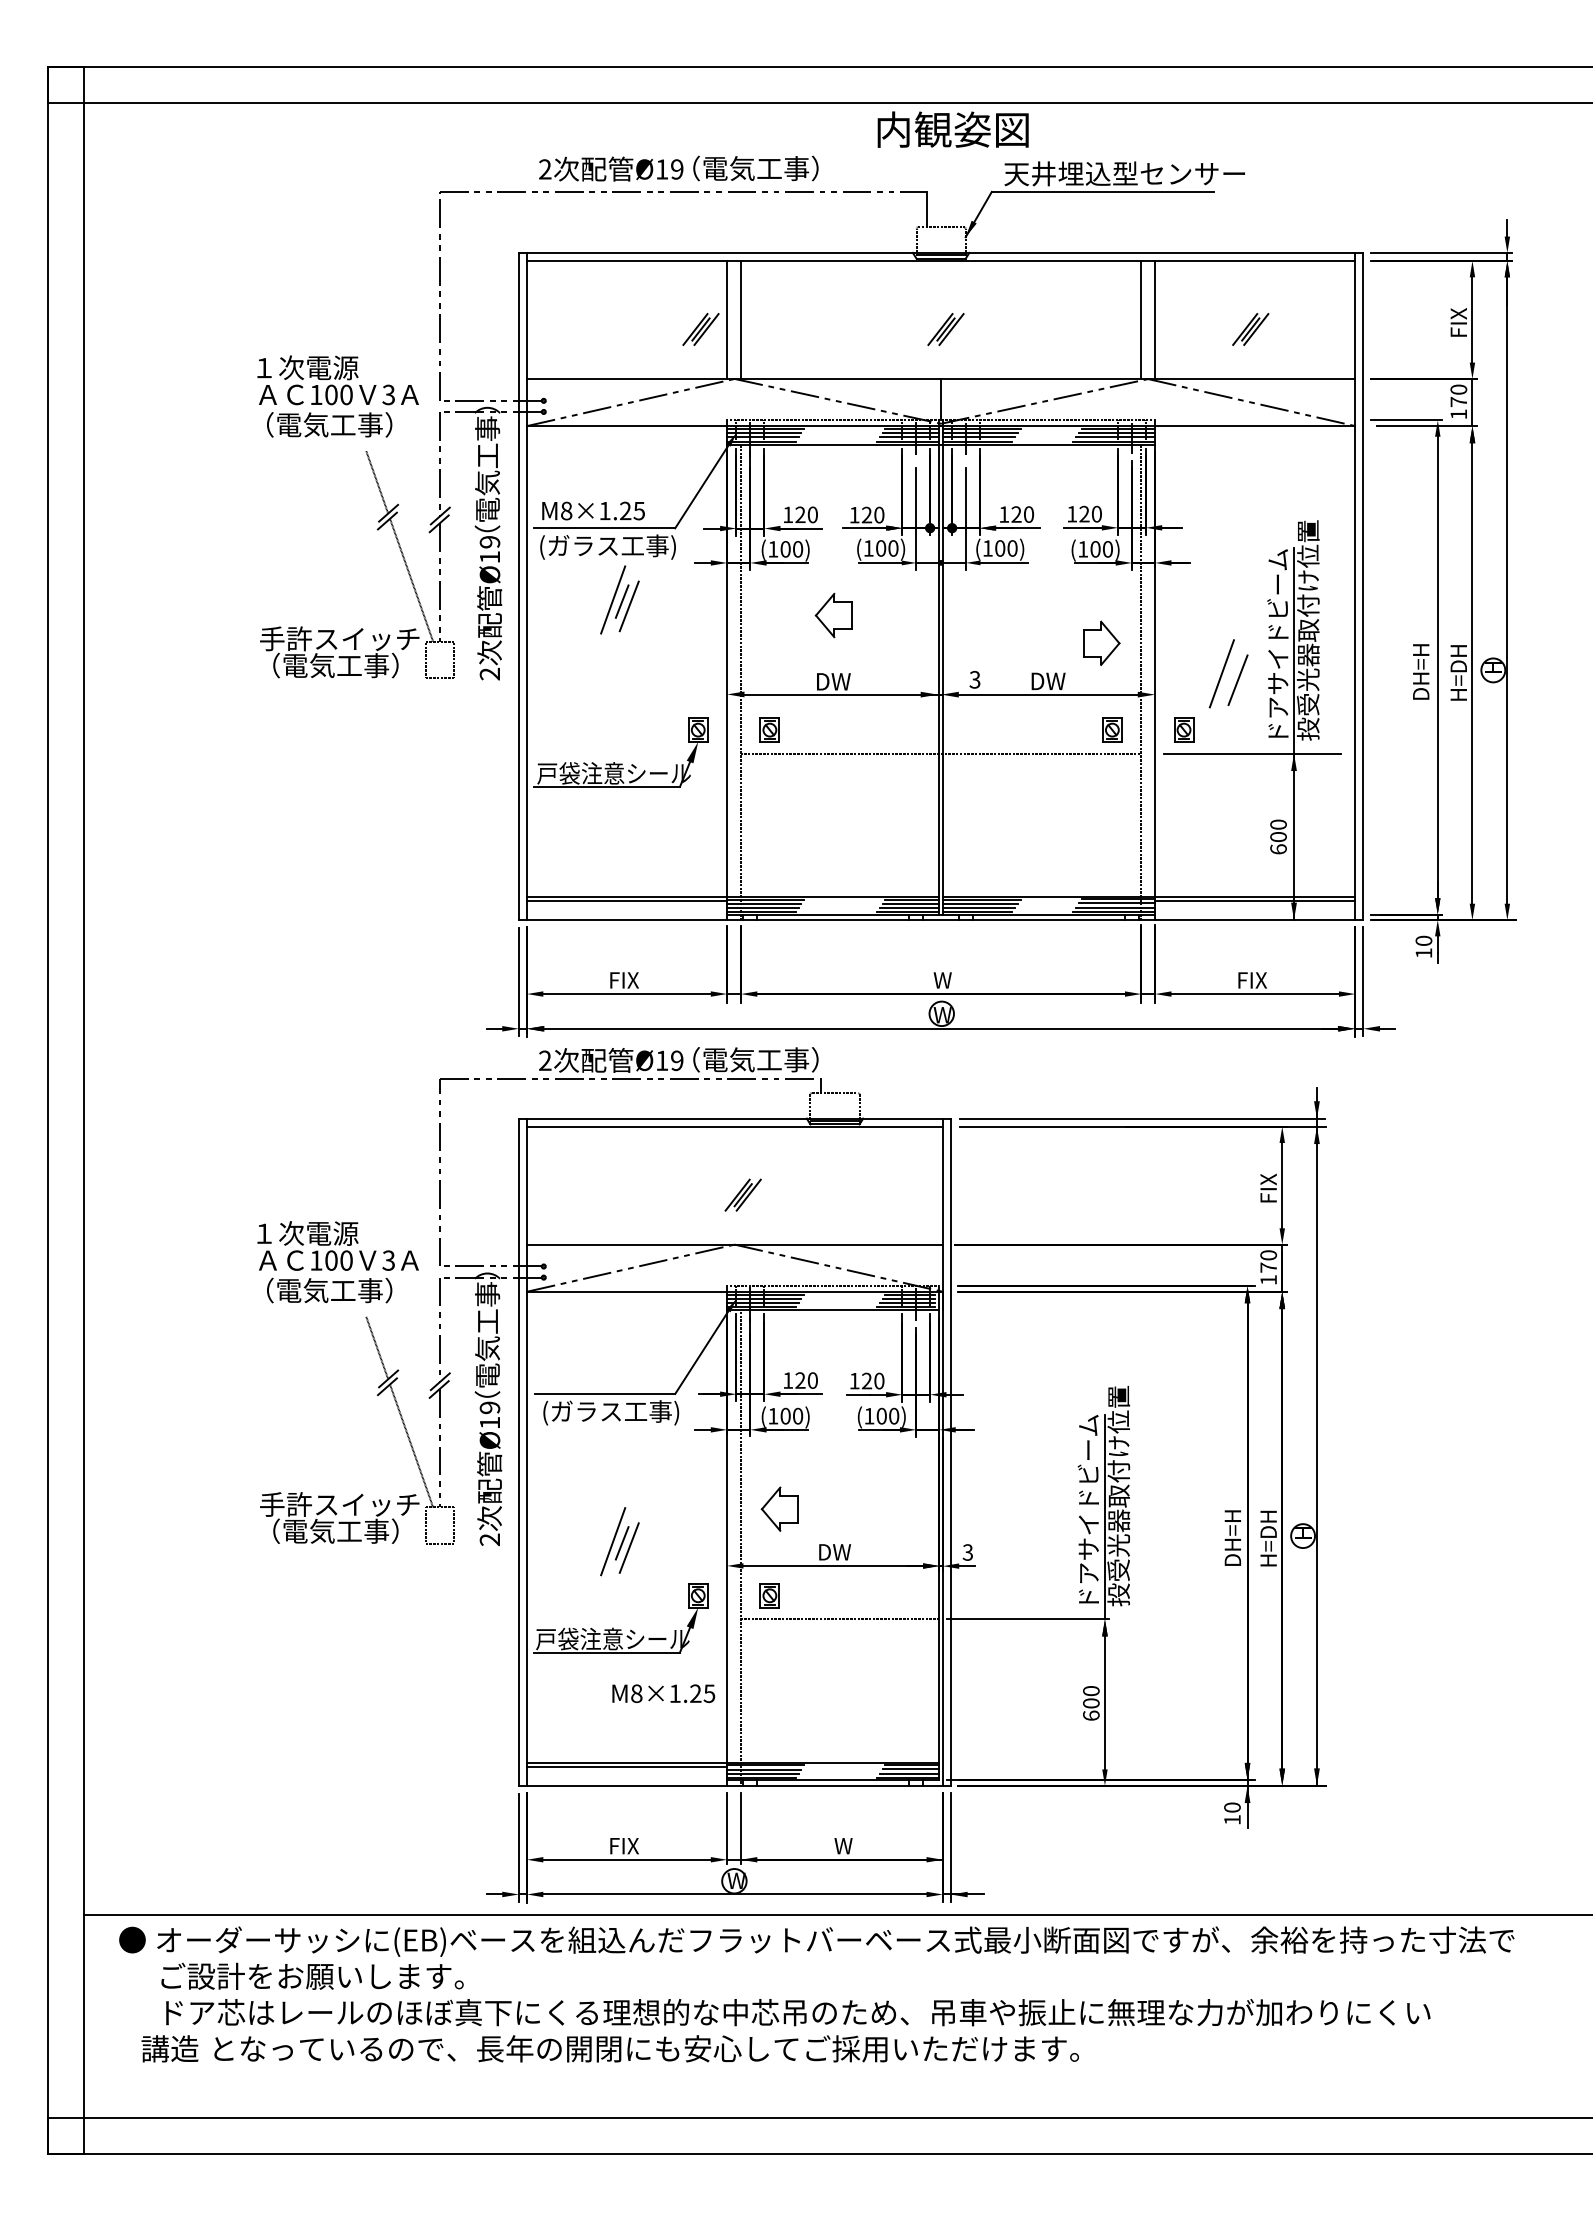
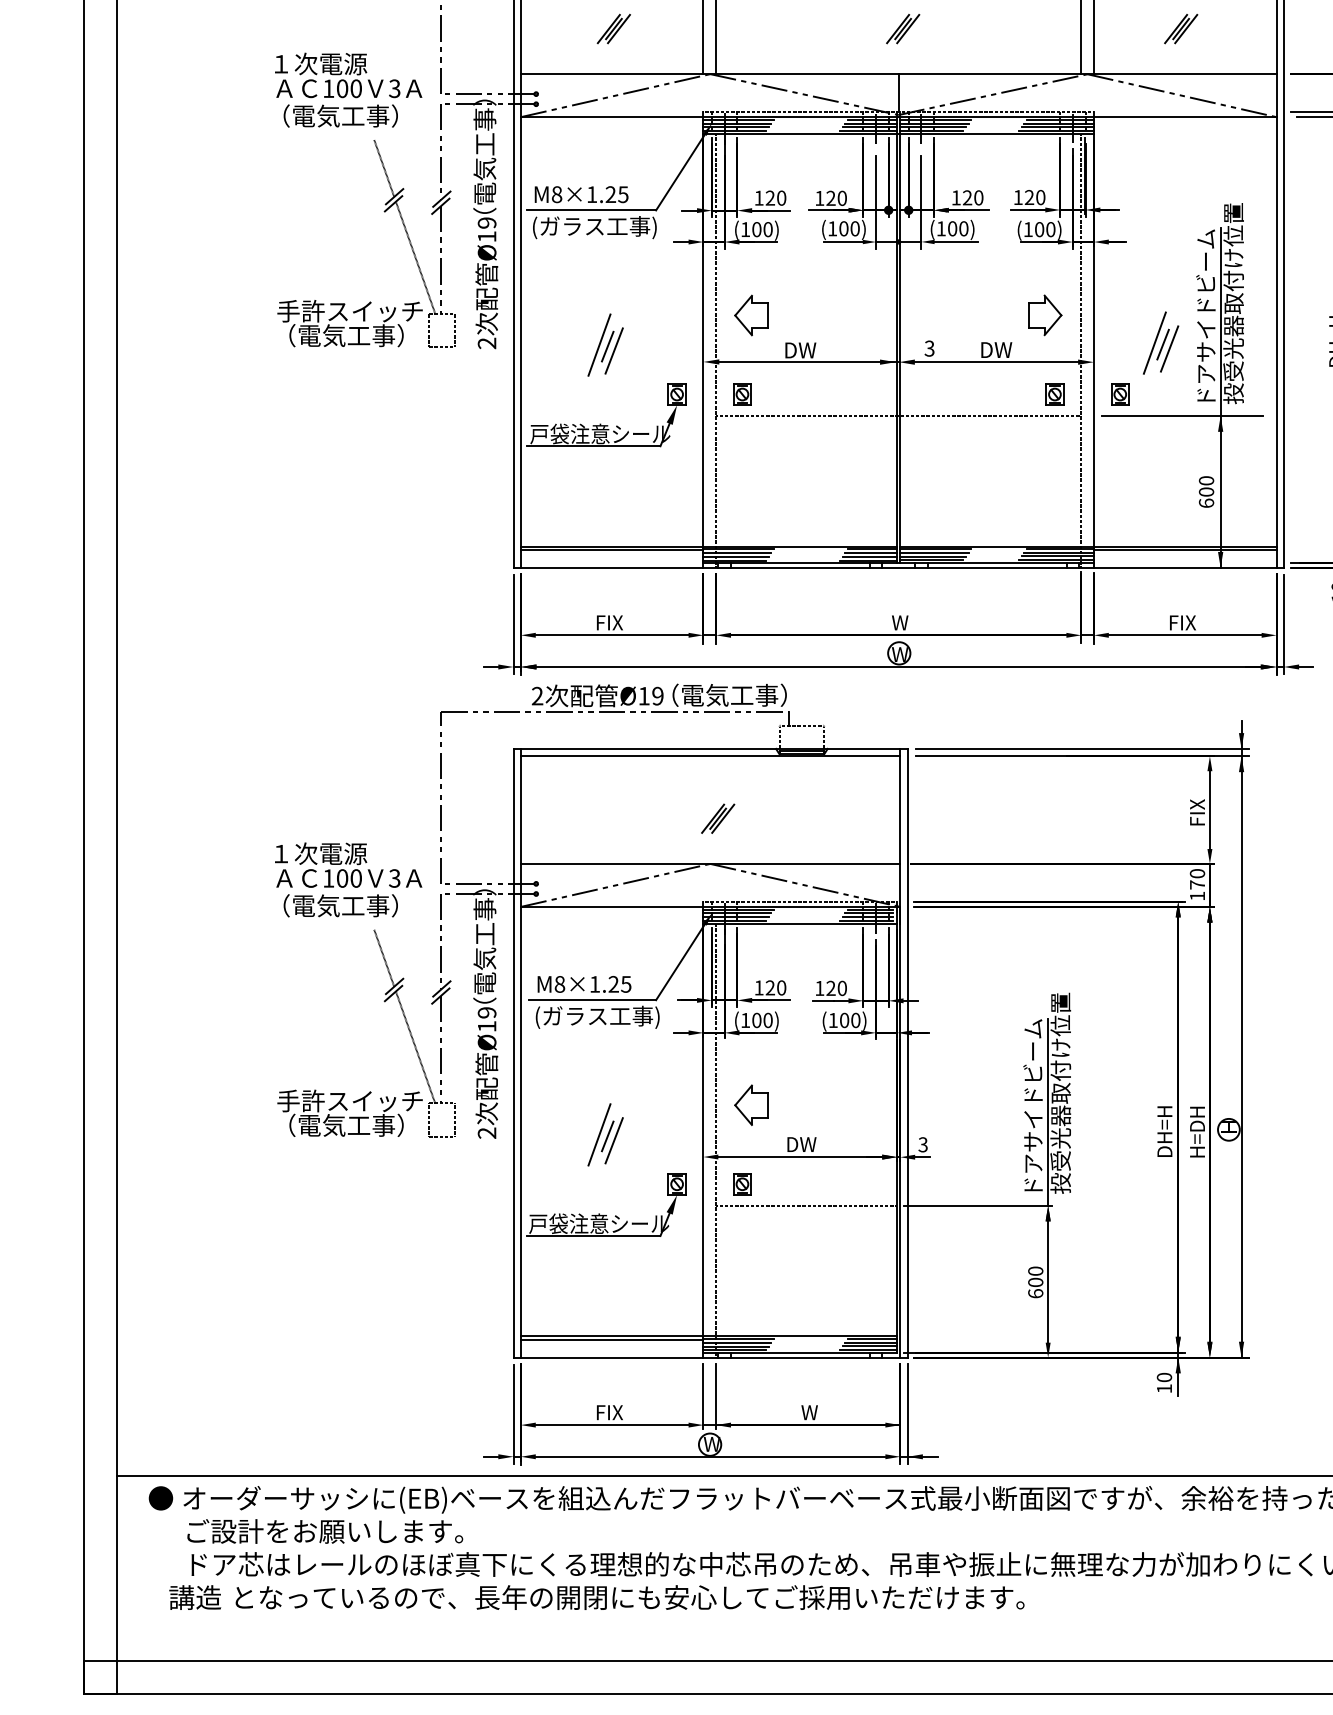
part: (700, 329) -> (613, 29), moved
part: (619, 599) -> (605, 344), moved
part: (833, 615) -> (751, 315), moved
line: (1230, 675) -> (1162, 344), added
text: (663, 1693) -> (584, 984), moved

